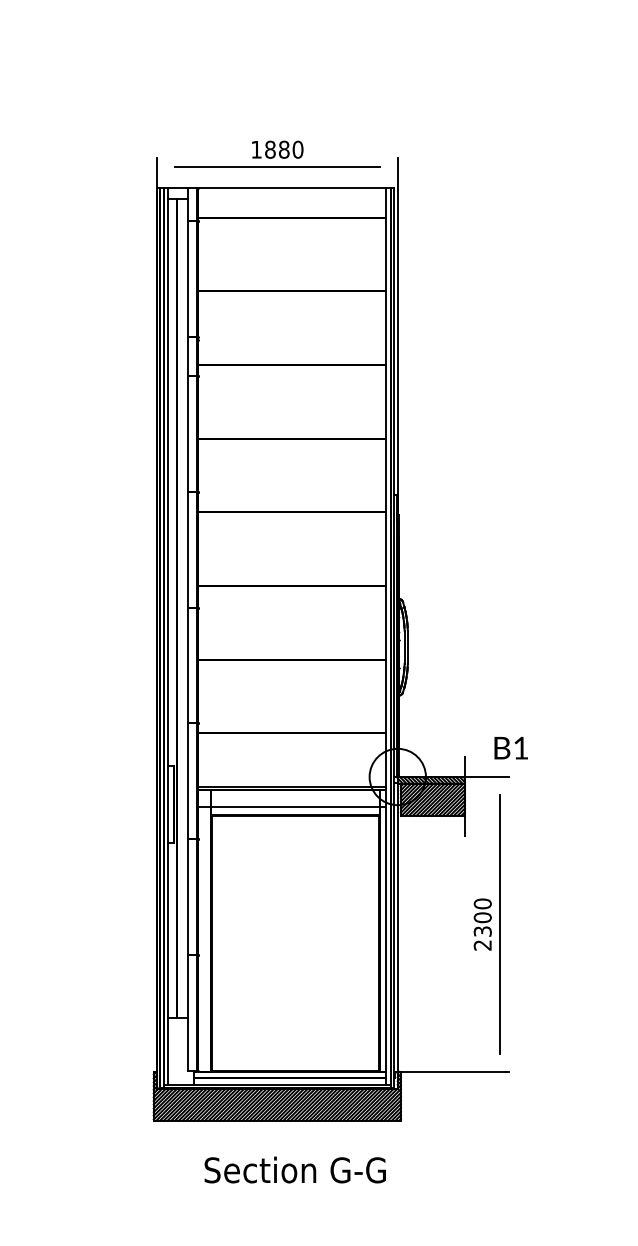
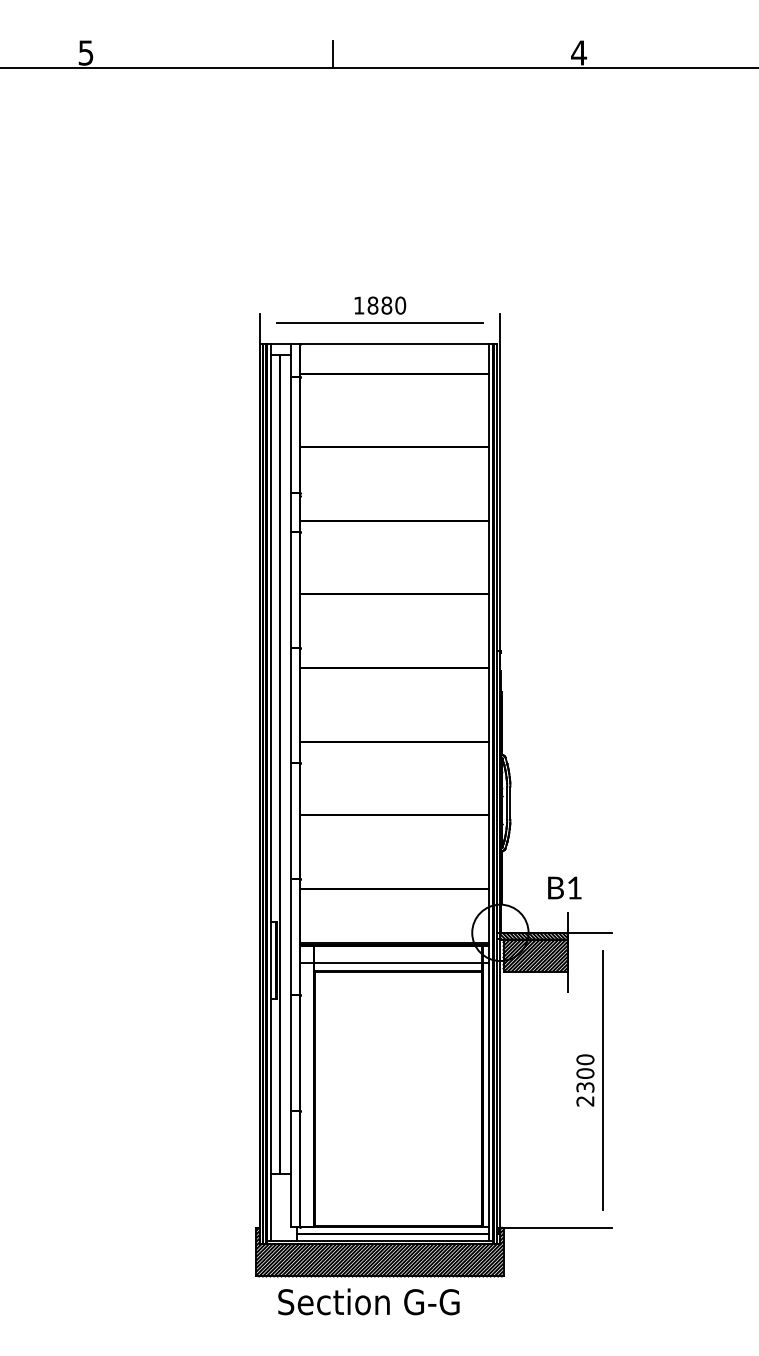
text: (510, 747) -> (564, 887), moved
text: (294, 1169) -> (368, 1301), moved

